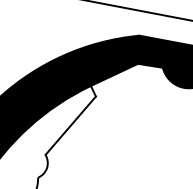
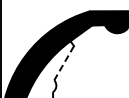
line: (71, 126) -> (64, 63), solid -> dashed

